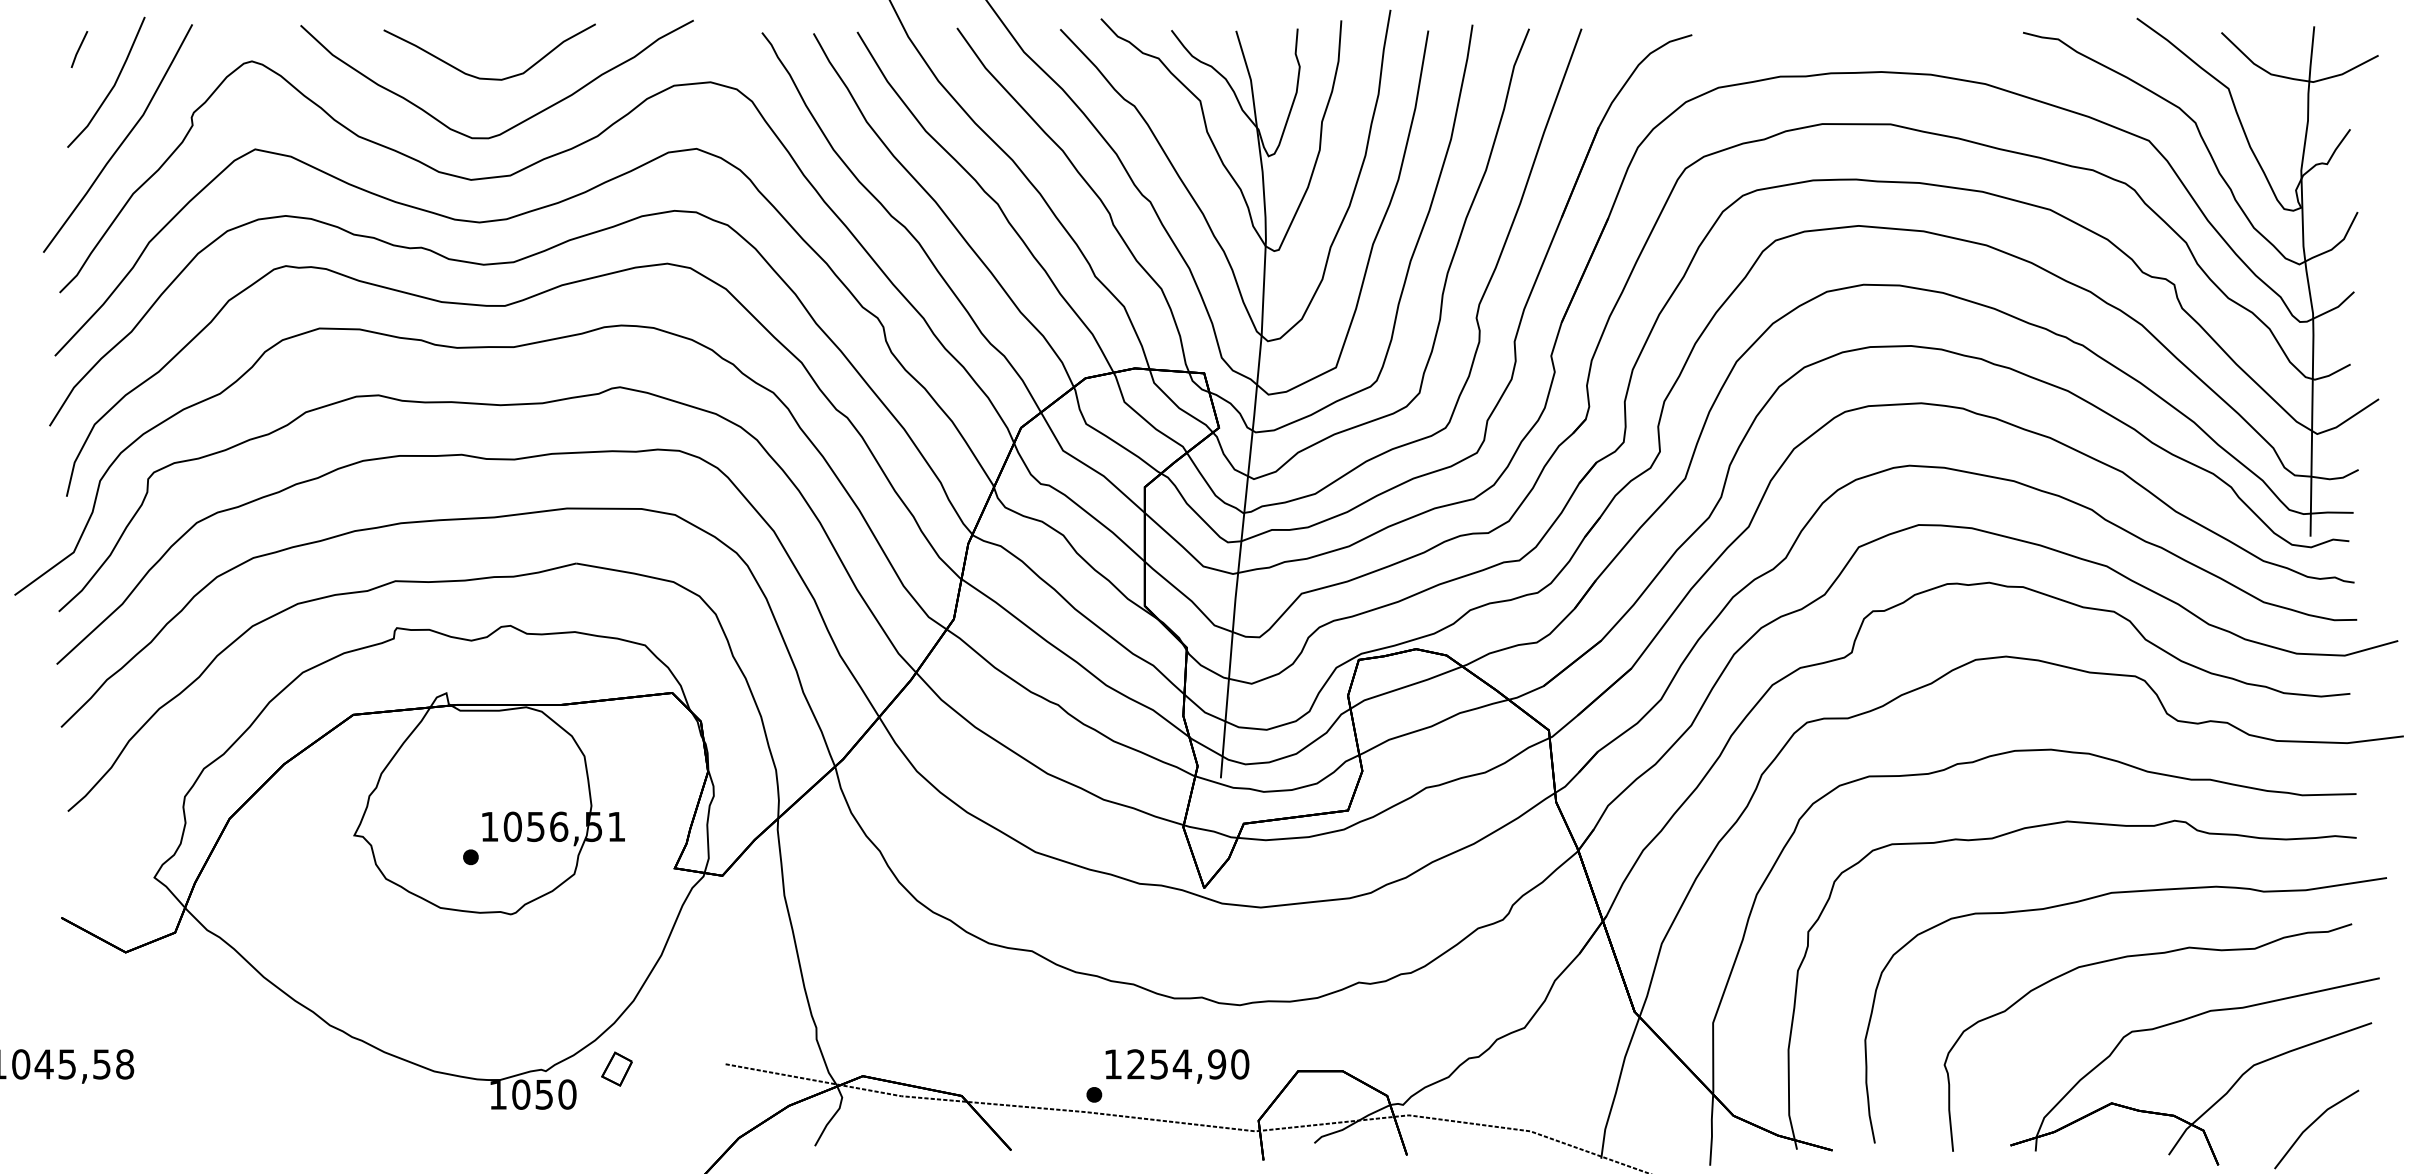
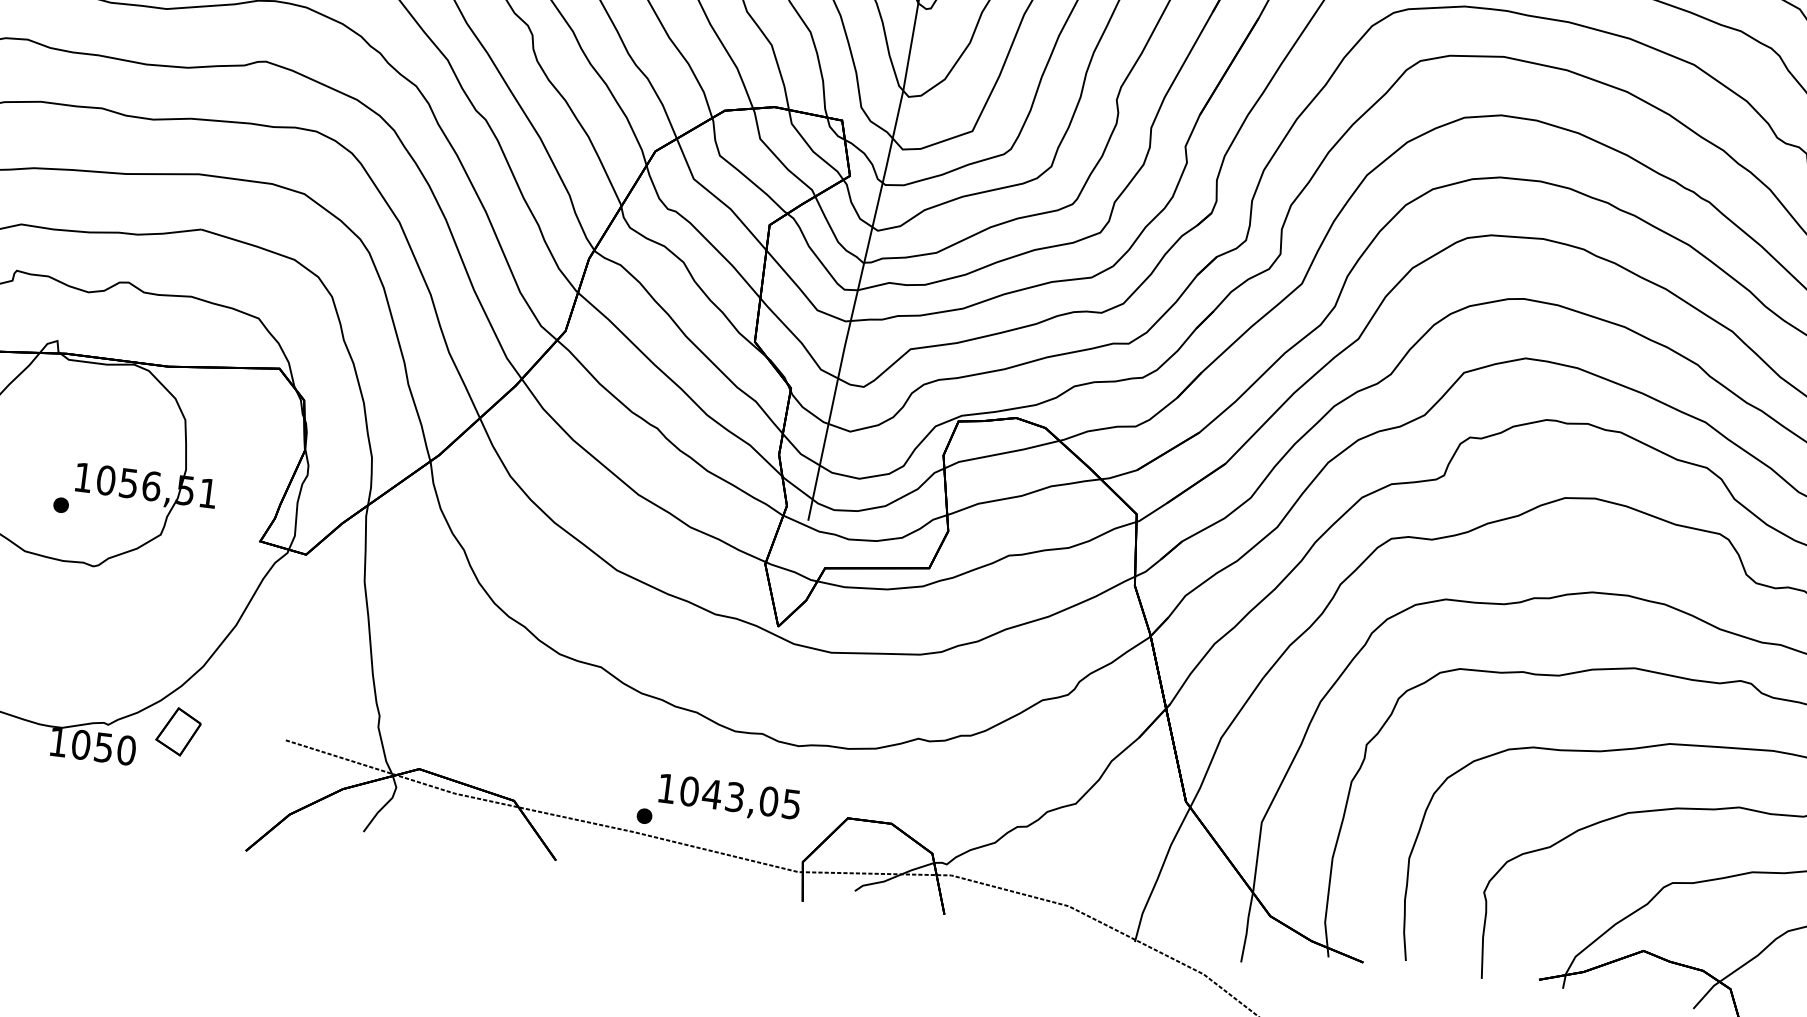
text: (1188, 1064) -> (740, 798), 1254,90 -> 1043,05
part: (616, 1068) -> (178, 730), size x1.43

